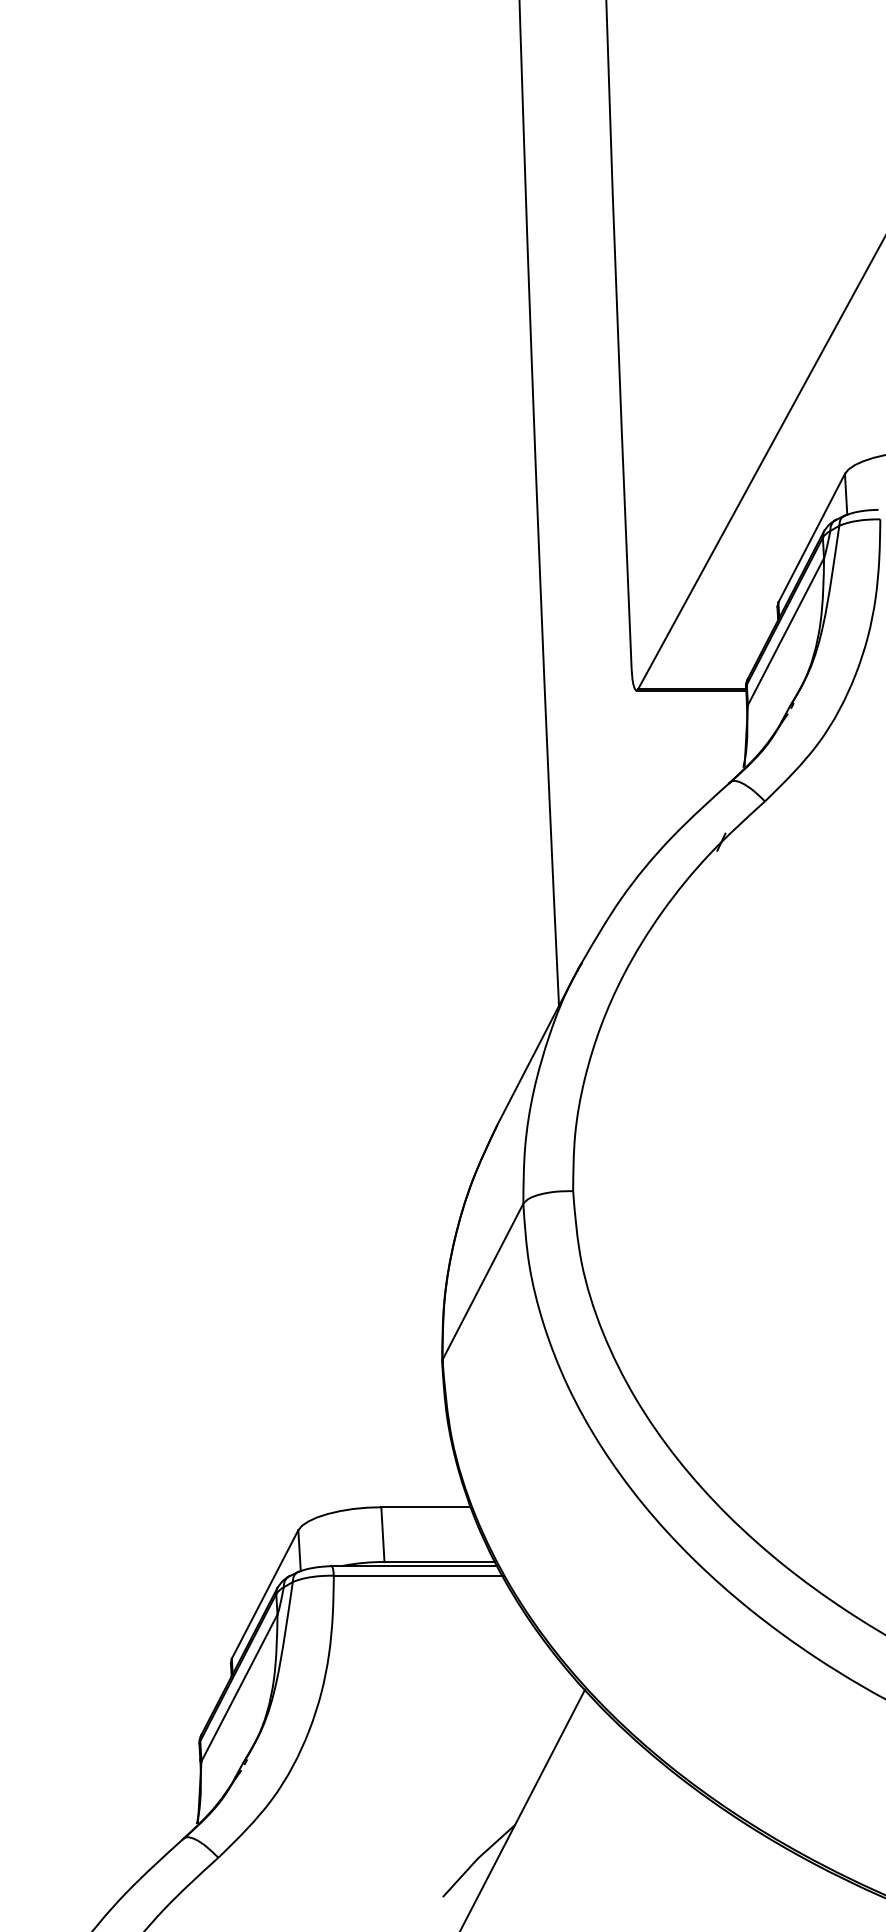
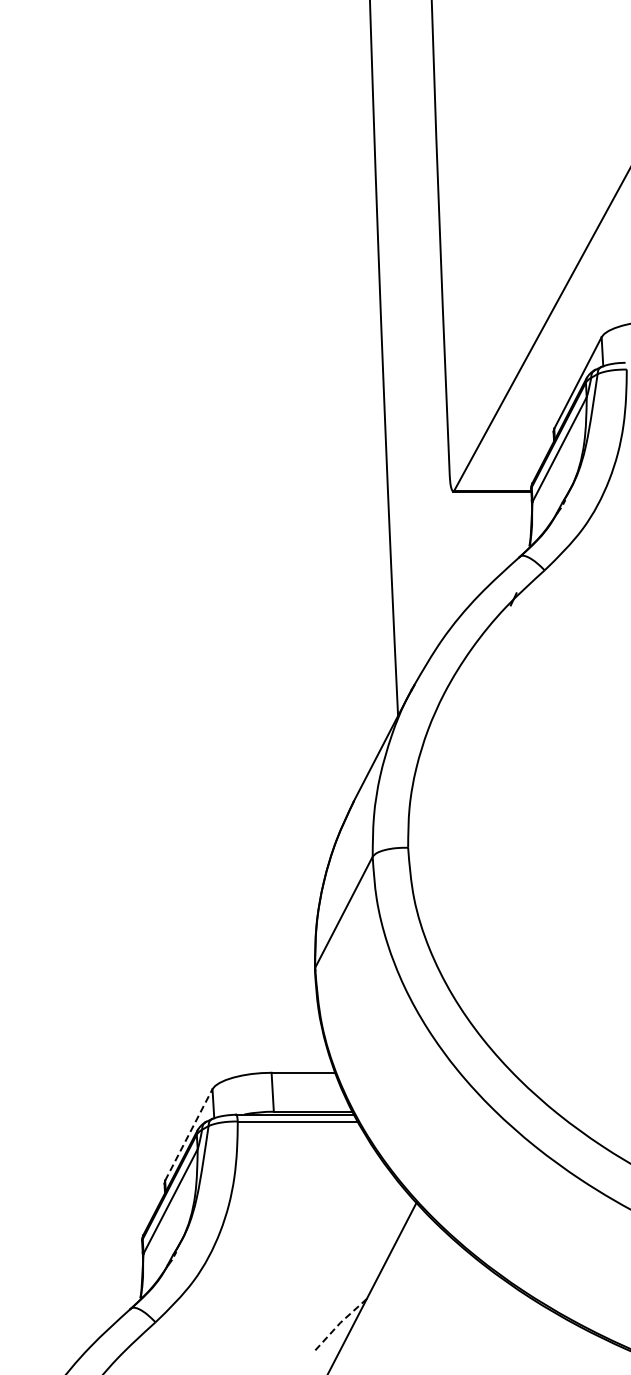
line: (264, 1593) -> (188, 1134), solid -> dashed
line: (476, 1859) -> (339, 1323), solid -> dashed

